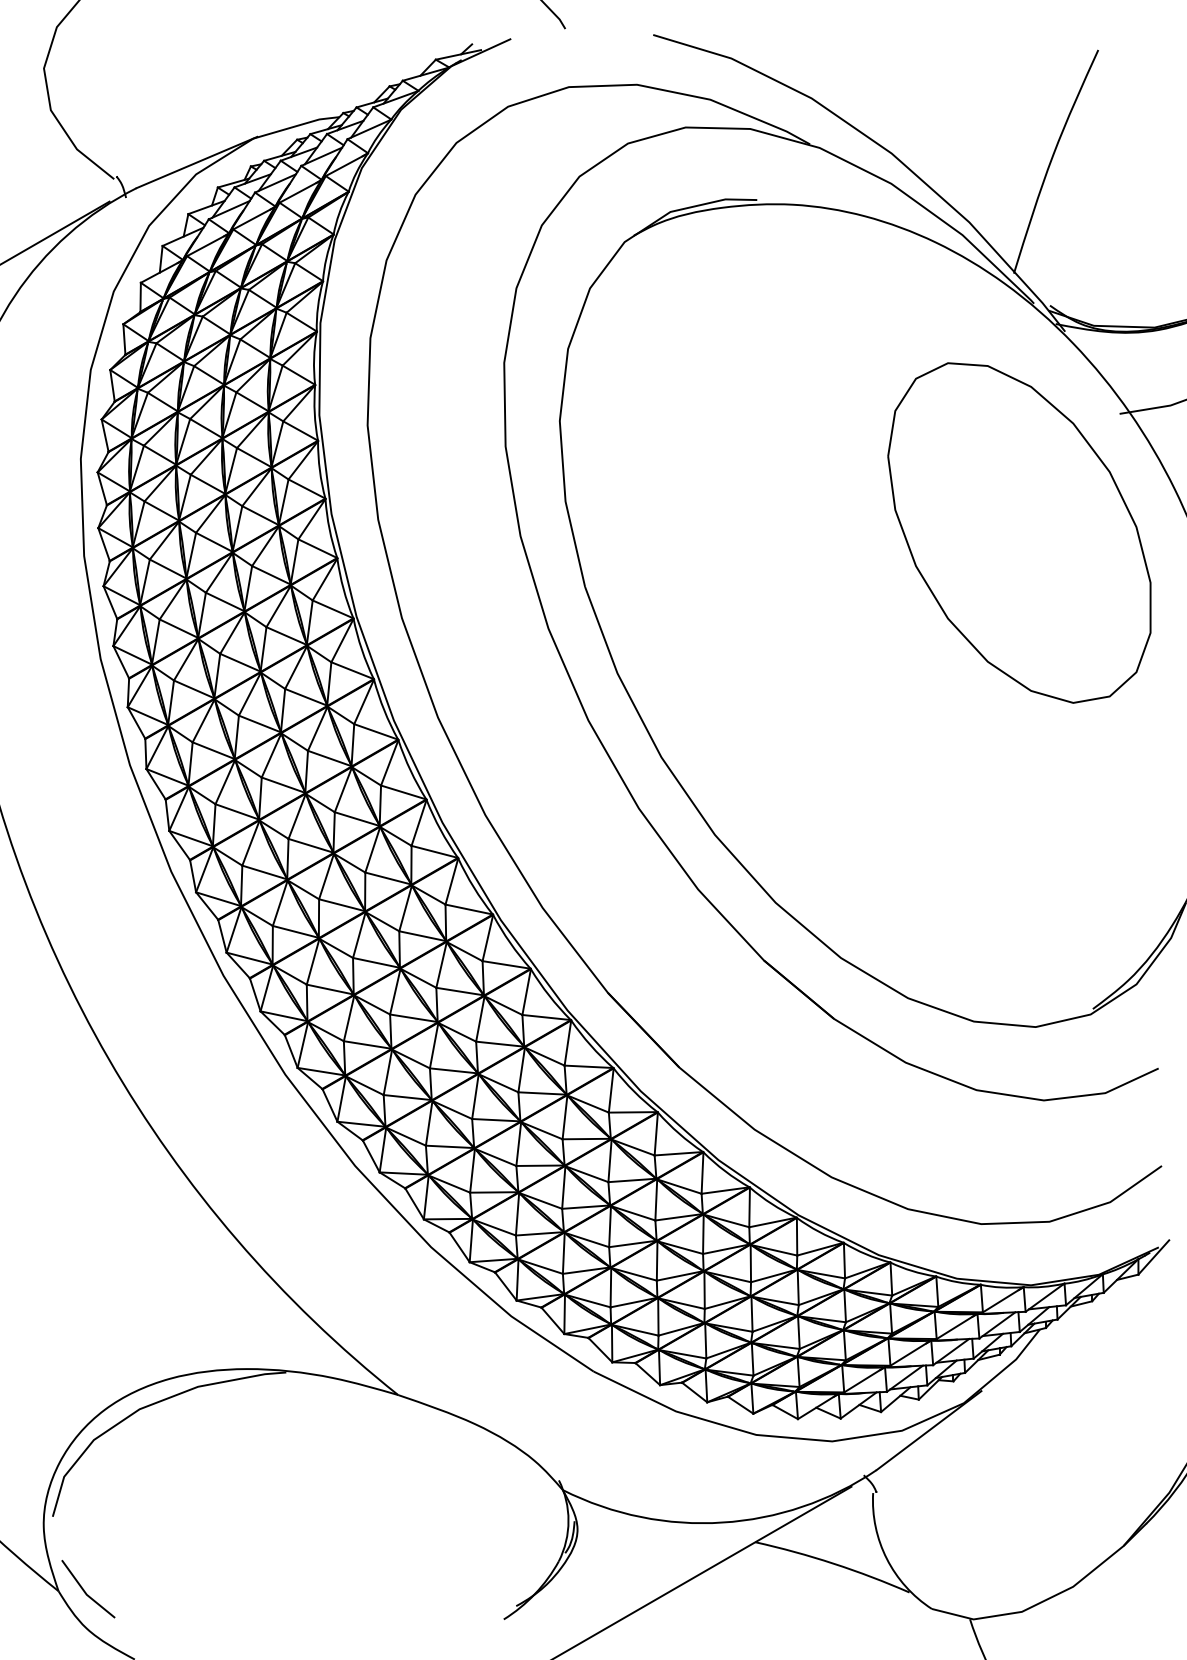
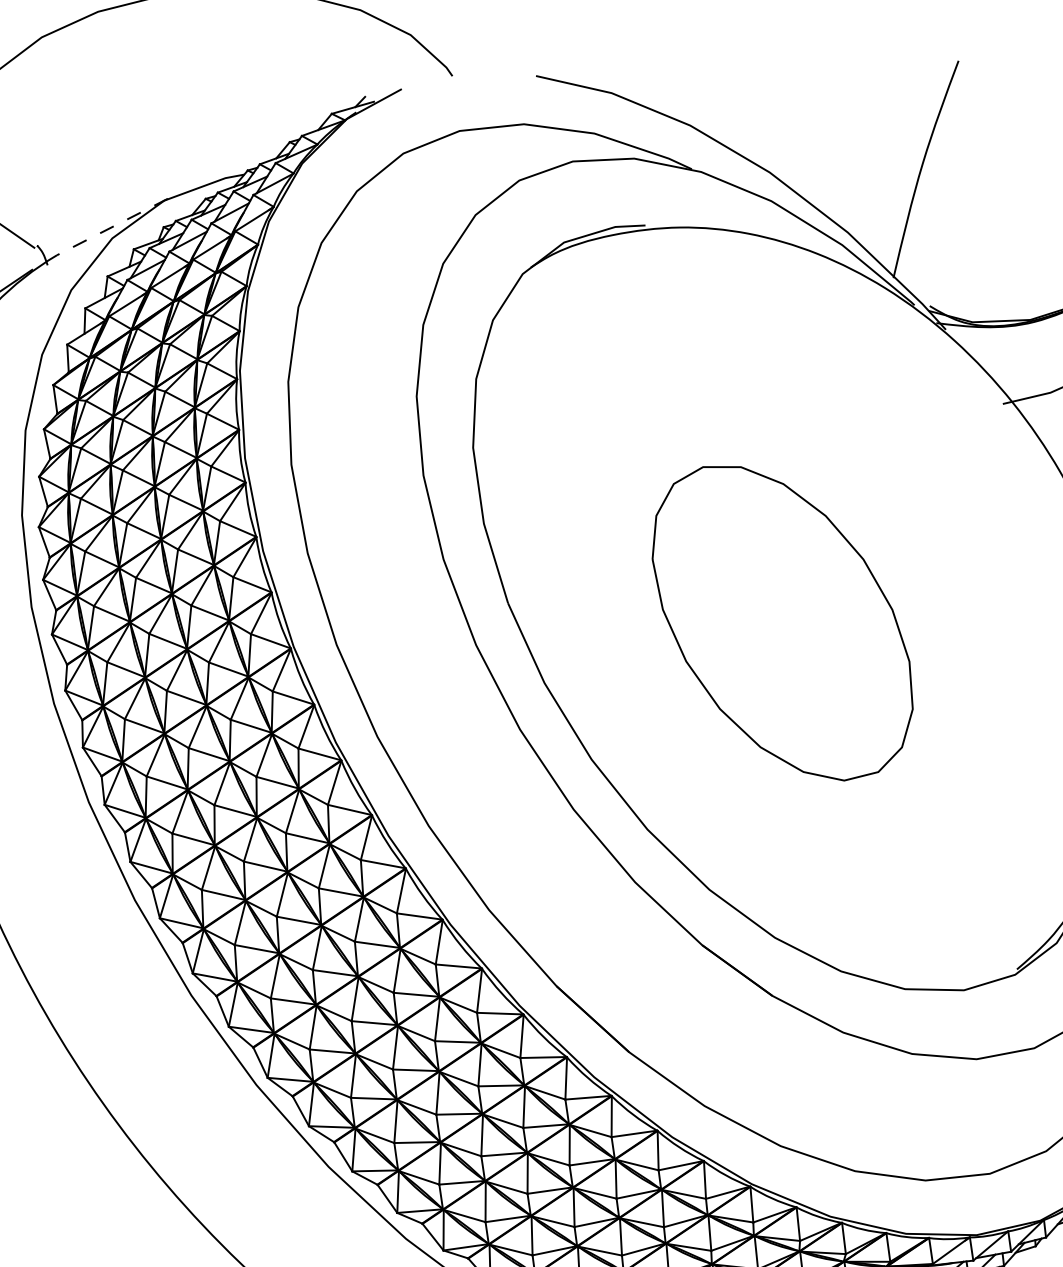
line: (197, 162) -> (112, 226), solid -> dashed
part: (1019, 532) -> (782, 622), moved

